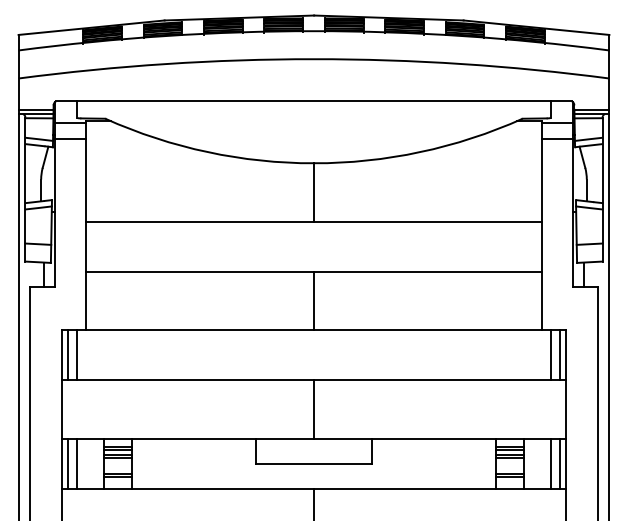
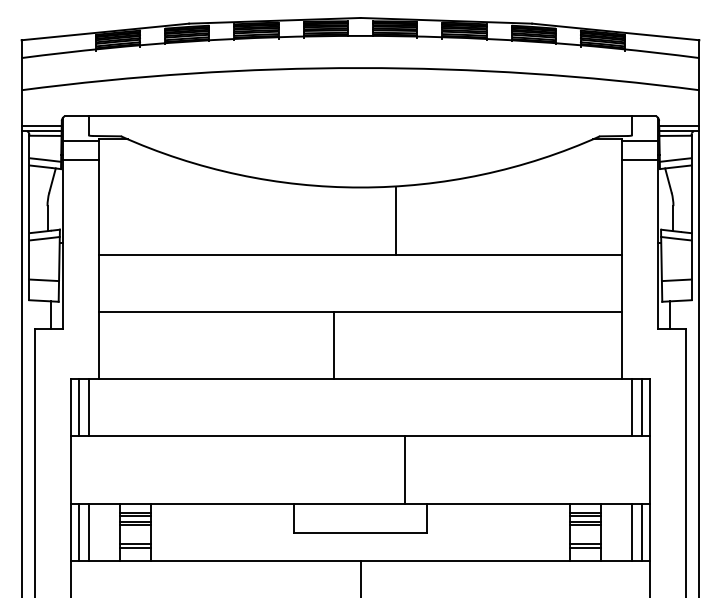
line: (314, 192) -> (395, 220), moved
line: (314, 301) -> (333, 345), moved
line: (314, 409) -> (404, 469), moved

